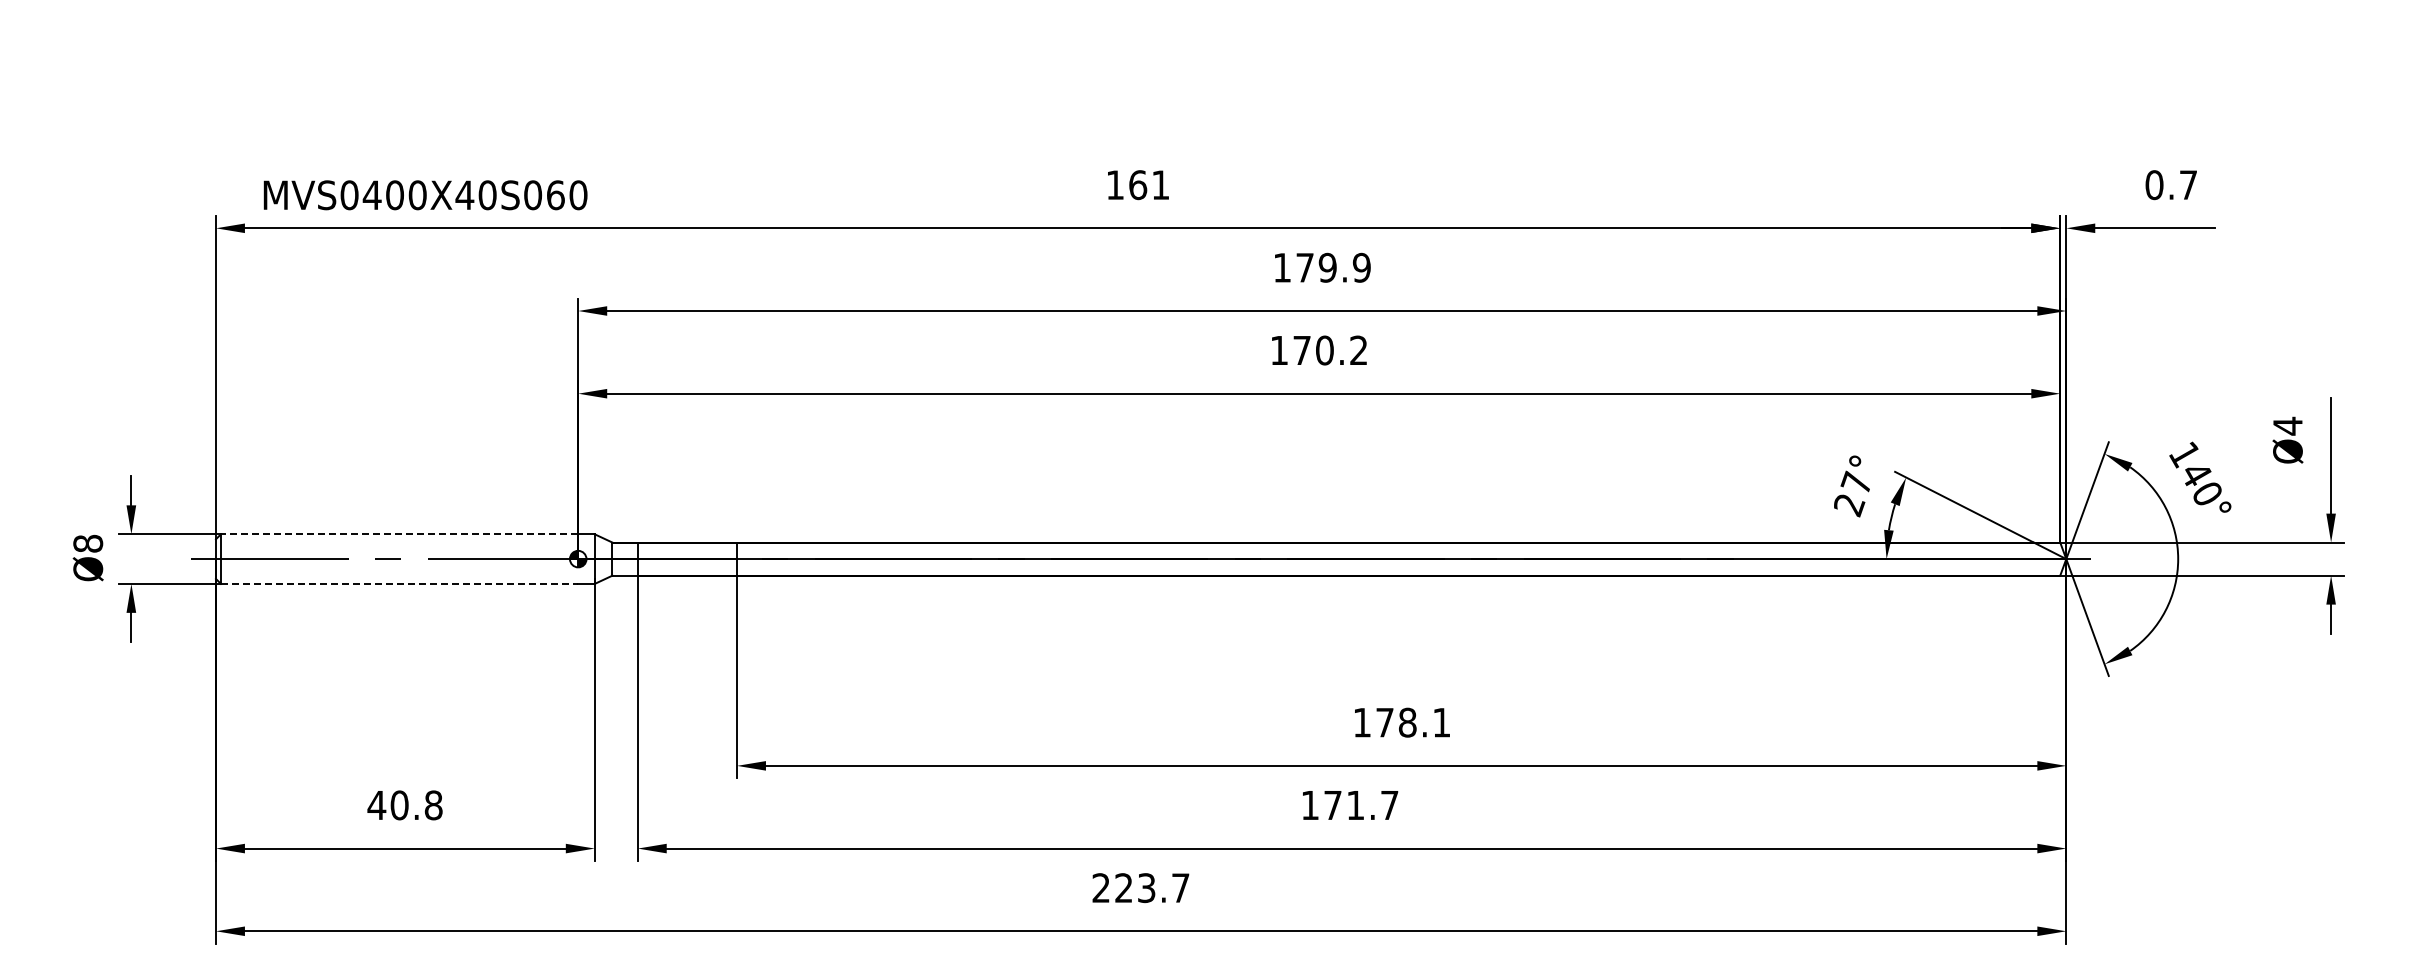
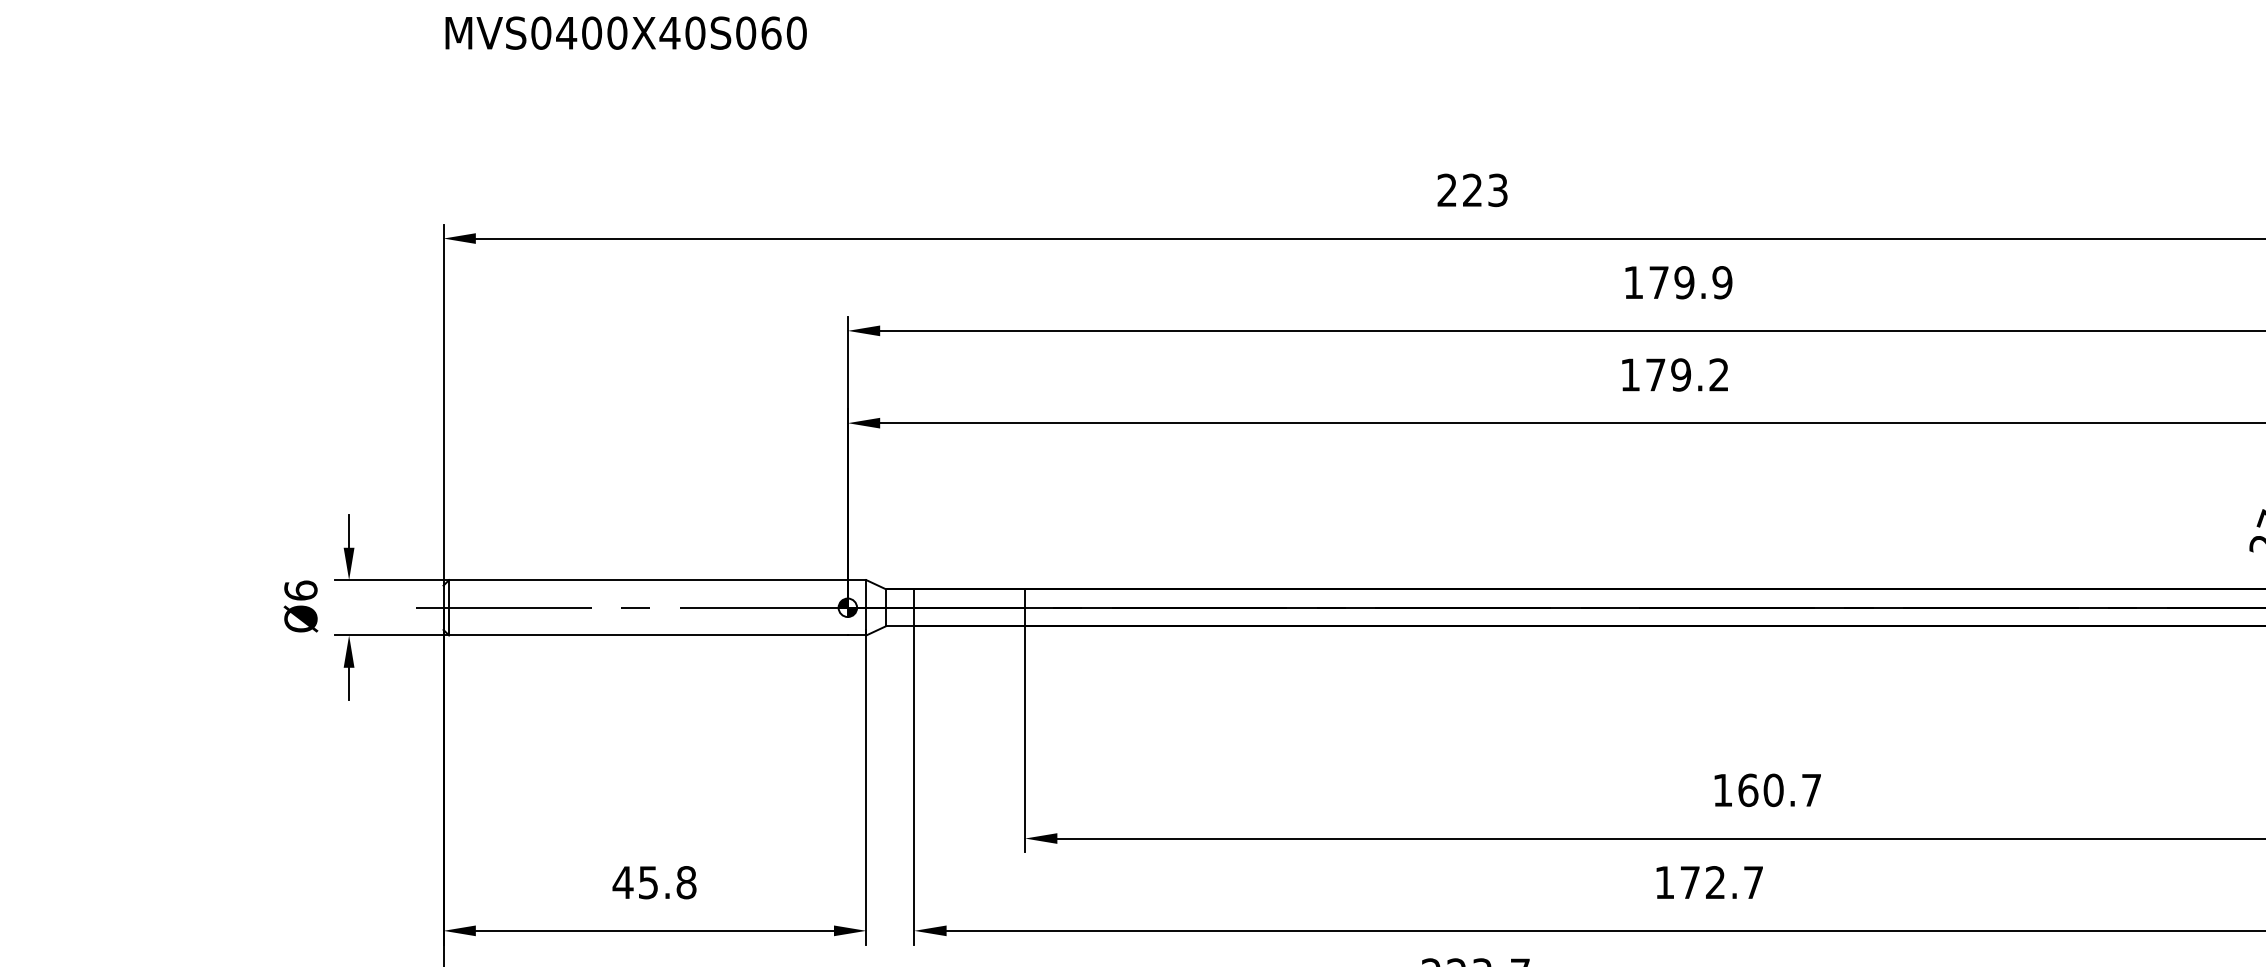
text: (1137, 185) -> (1472, 190), 161 -> 223
text: (425, 195) -> (626, 33), moved
text: (1324, 350) -> (1680, 374), 170.2 -> 179.2
line: (399, 534) -> (648, 580), dashed -> solid
text: (88, 543) -> (301, 590), Ø8 -> Ø6
line: (399, 583) -> (648, 634), dashed -> solid
text: (1413, 722) -> (1780, 790), 178.1 -> 160.7
text: (1355, 804) -> (1715, 881), 171.7 -> 172.7
text: (399, 805) -> (648, 882), 40.8 -> 45.8

